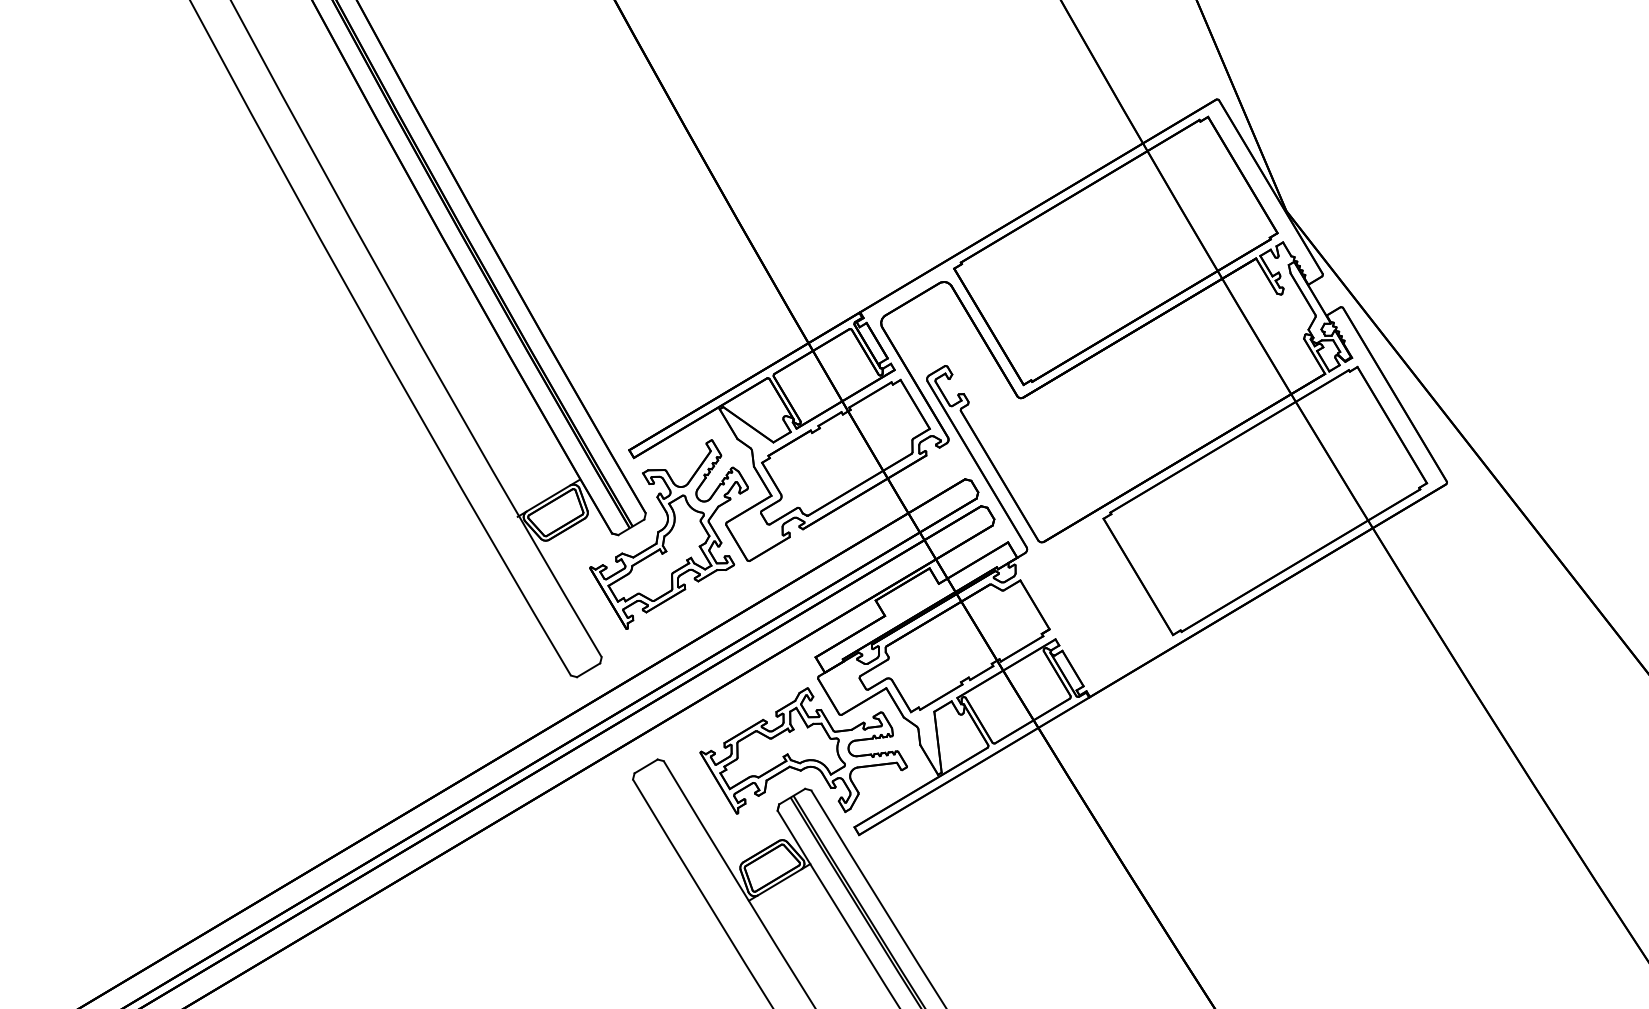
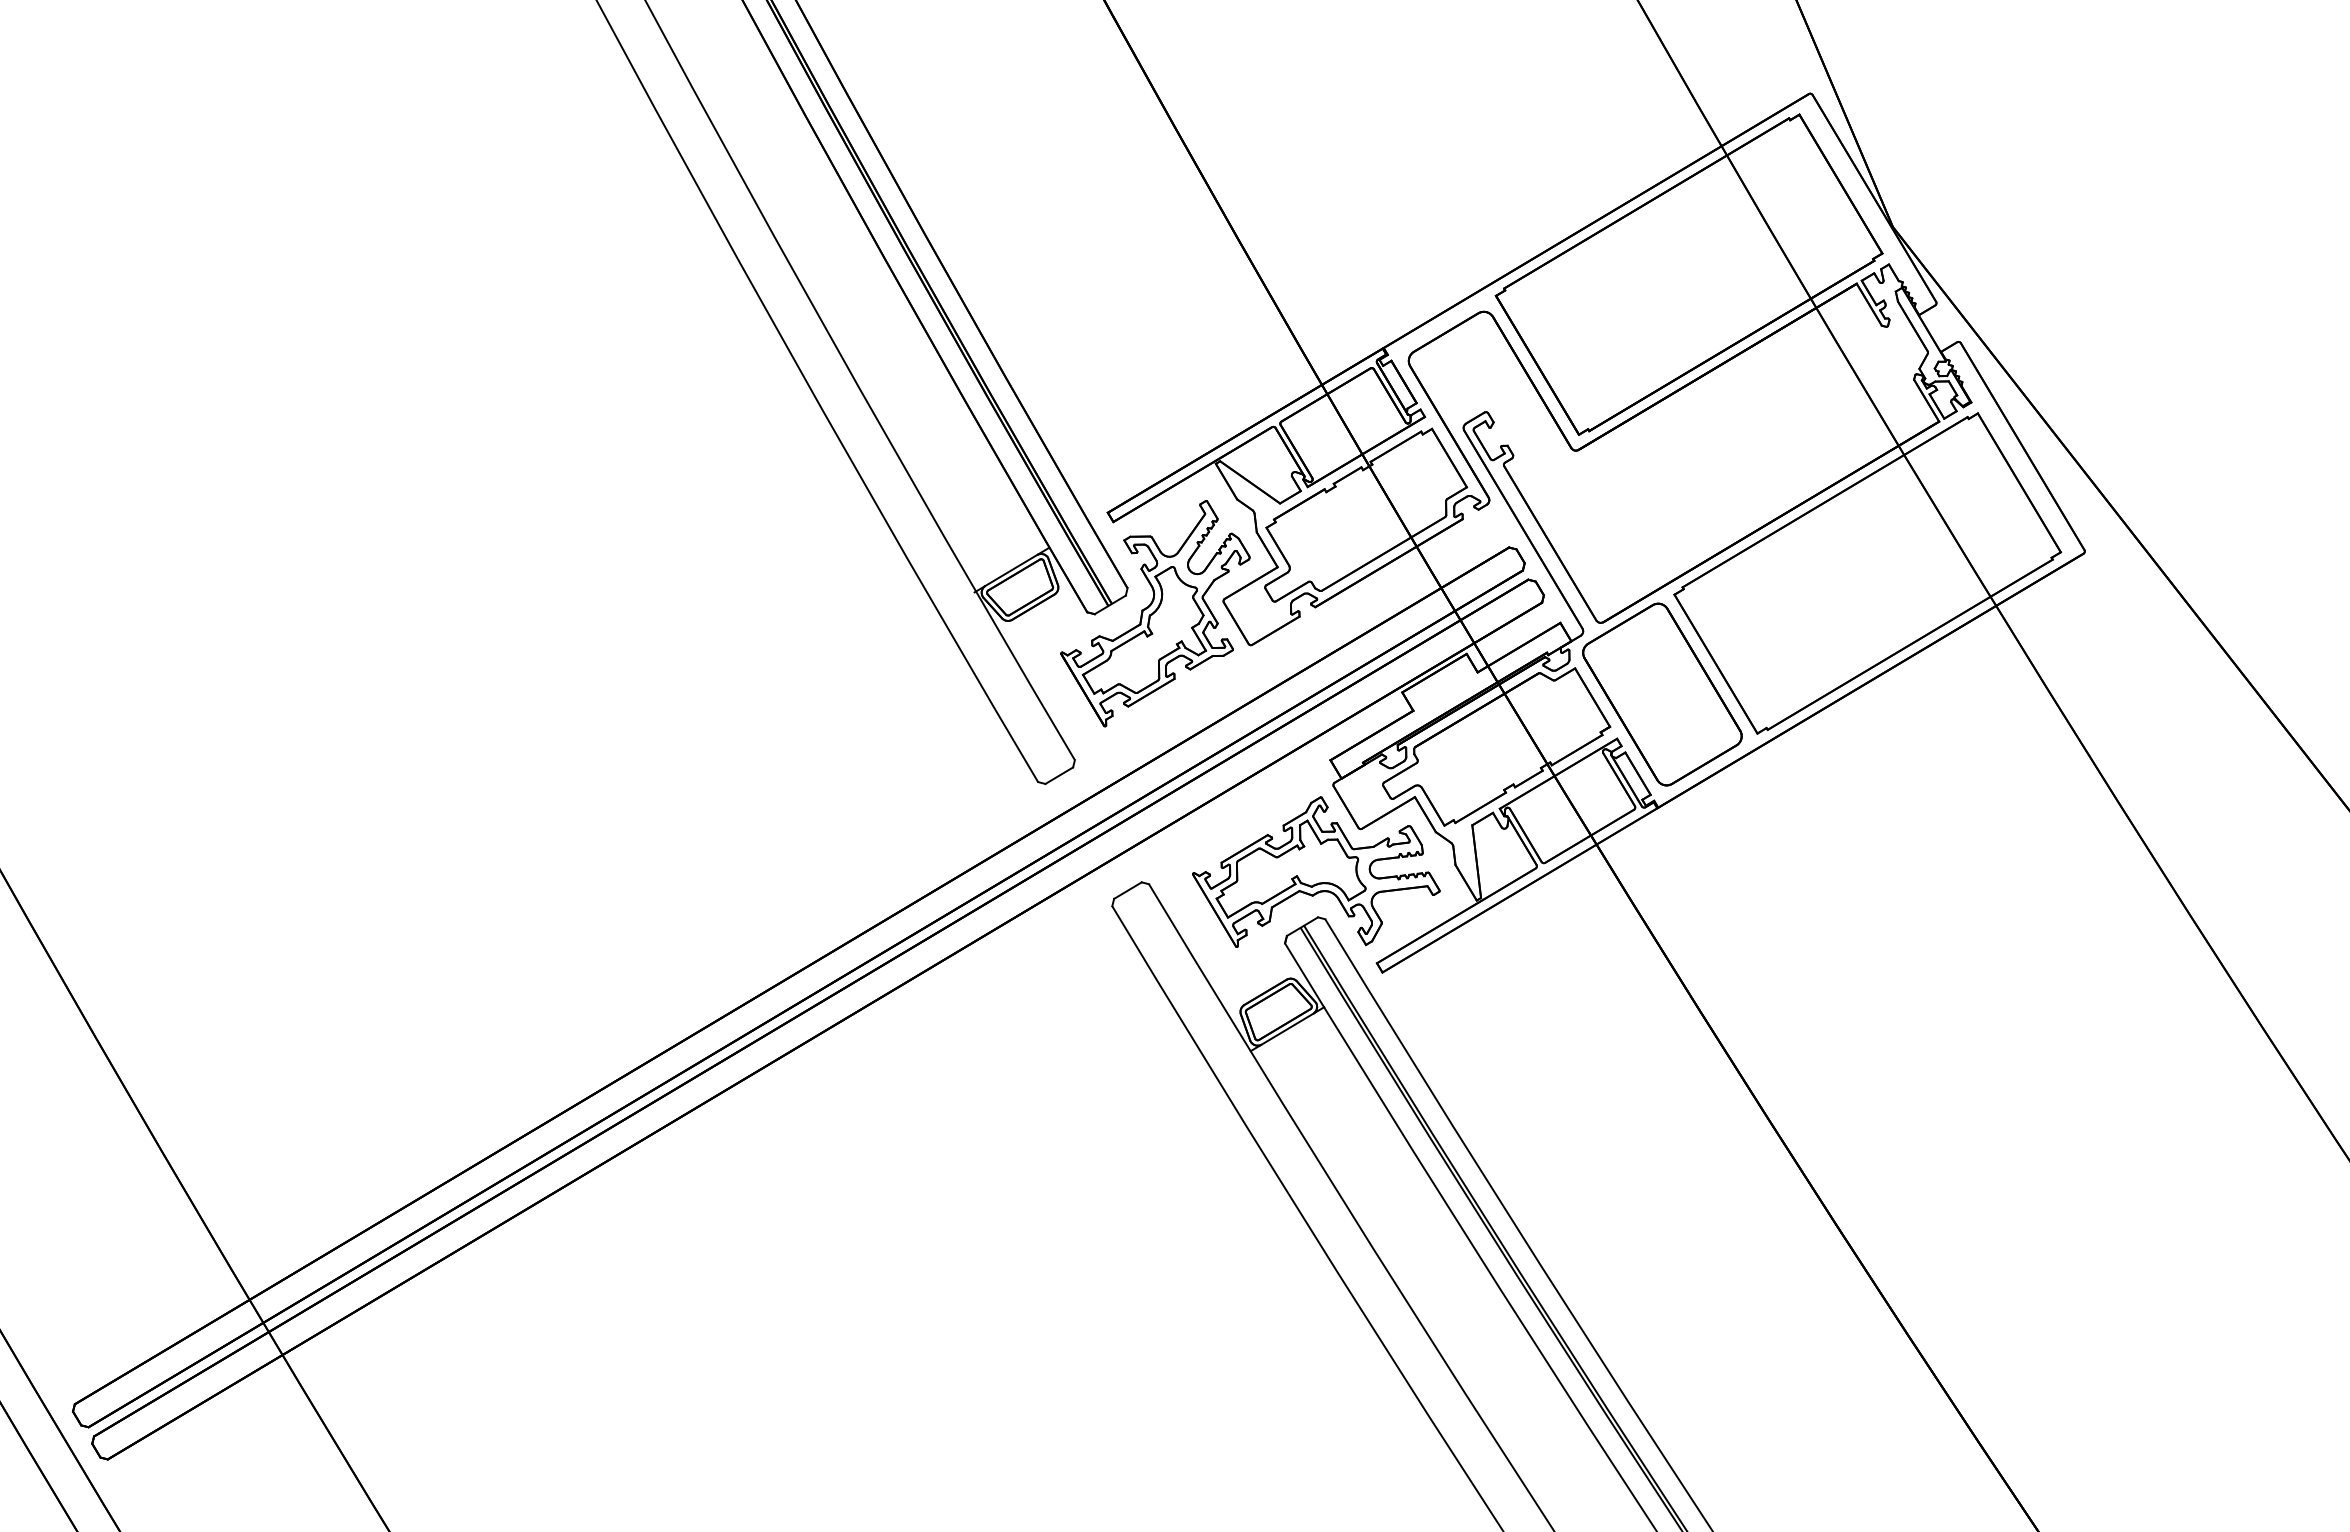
part: (1093, 602) -> (1662, 694), added

